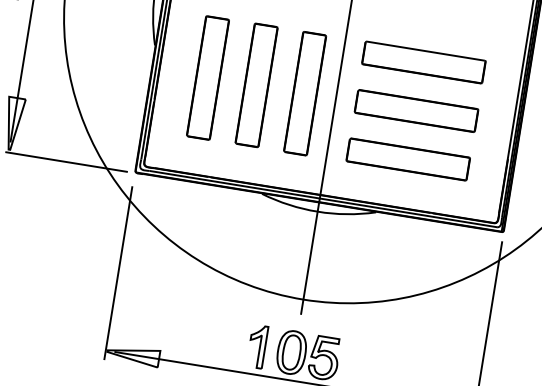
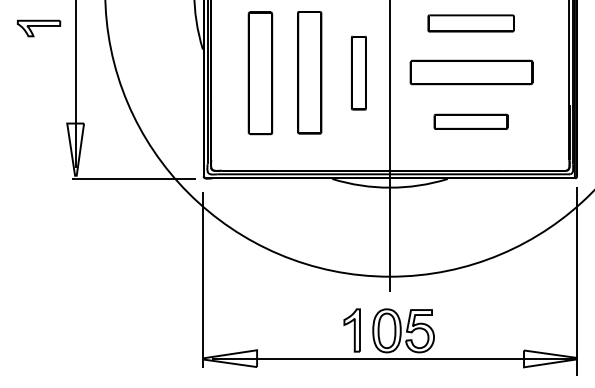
part: (423, 62) -> (470, 23), size x0.7
part: (304, 92) -> (358, 72), size x0.6
part: (407, 159) -> (470, 121), size x0.6

